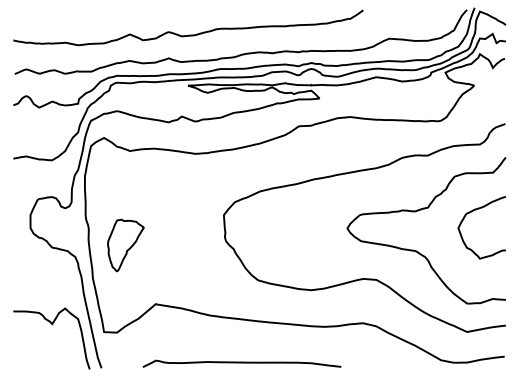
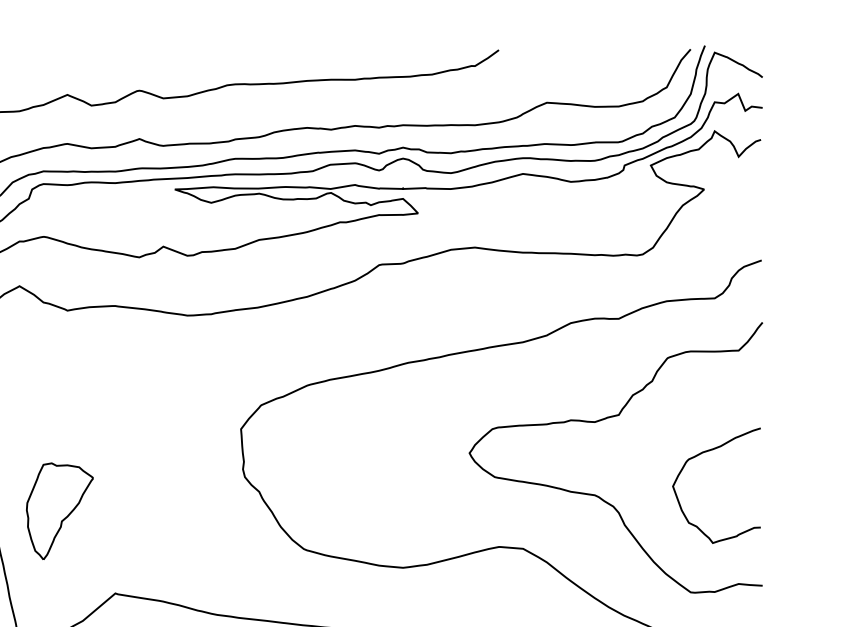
curve: (476, 210) -> (706, 453), moved
part: (125, 245) -> (59, 511), moved

